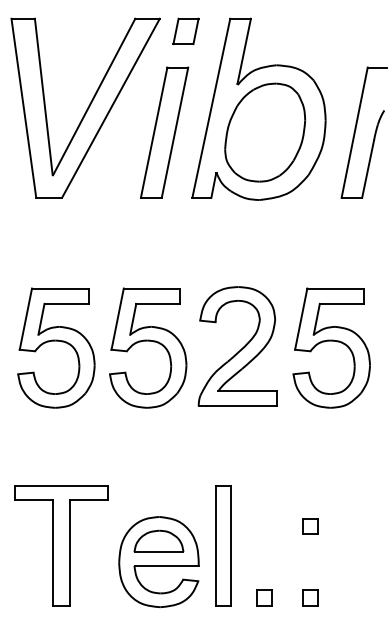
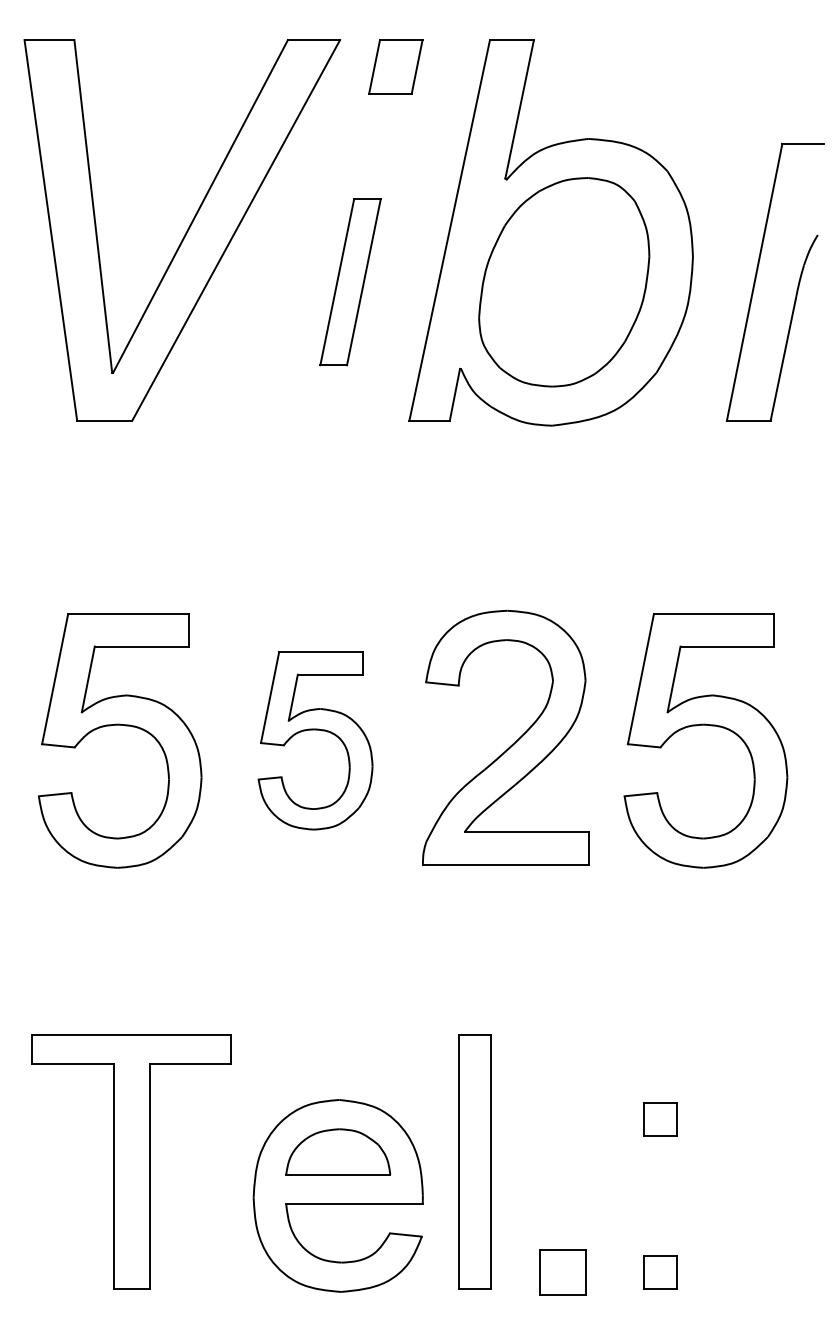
part: (164, 132) -> (350, 281), size x0.6
part: (148, 347) -> (316, 739), size x0.7
part: (264, 597) -> (562, 1271), size x1.4

